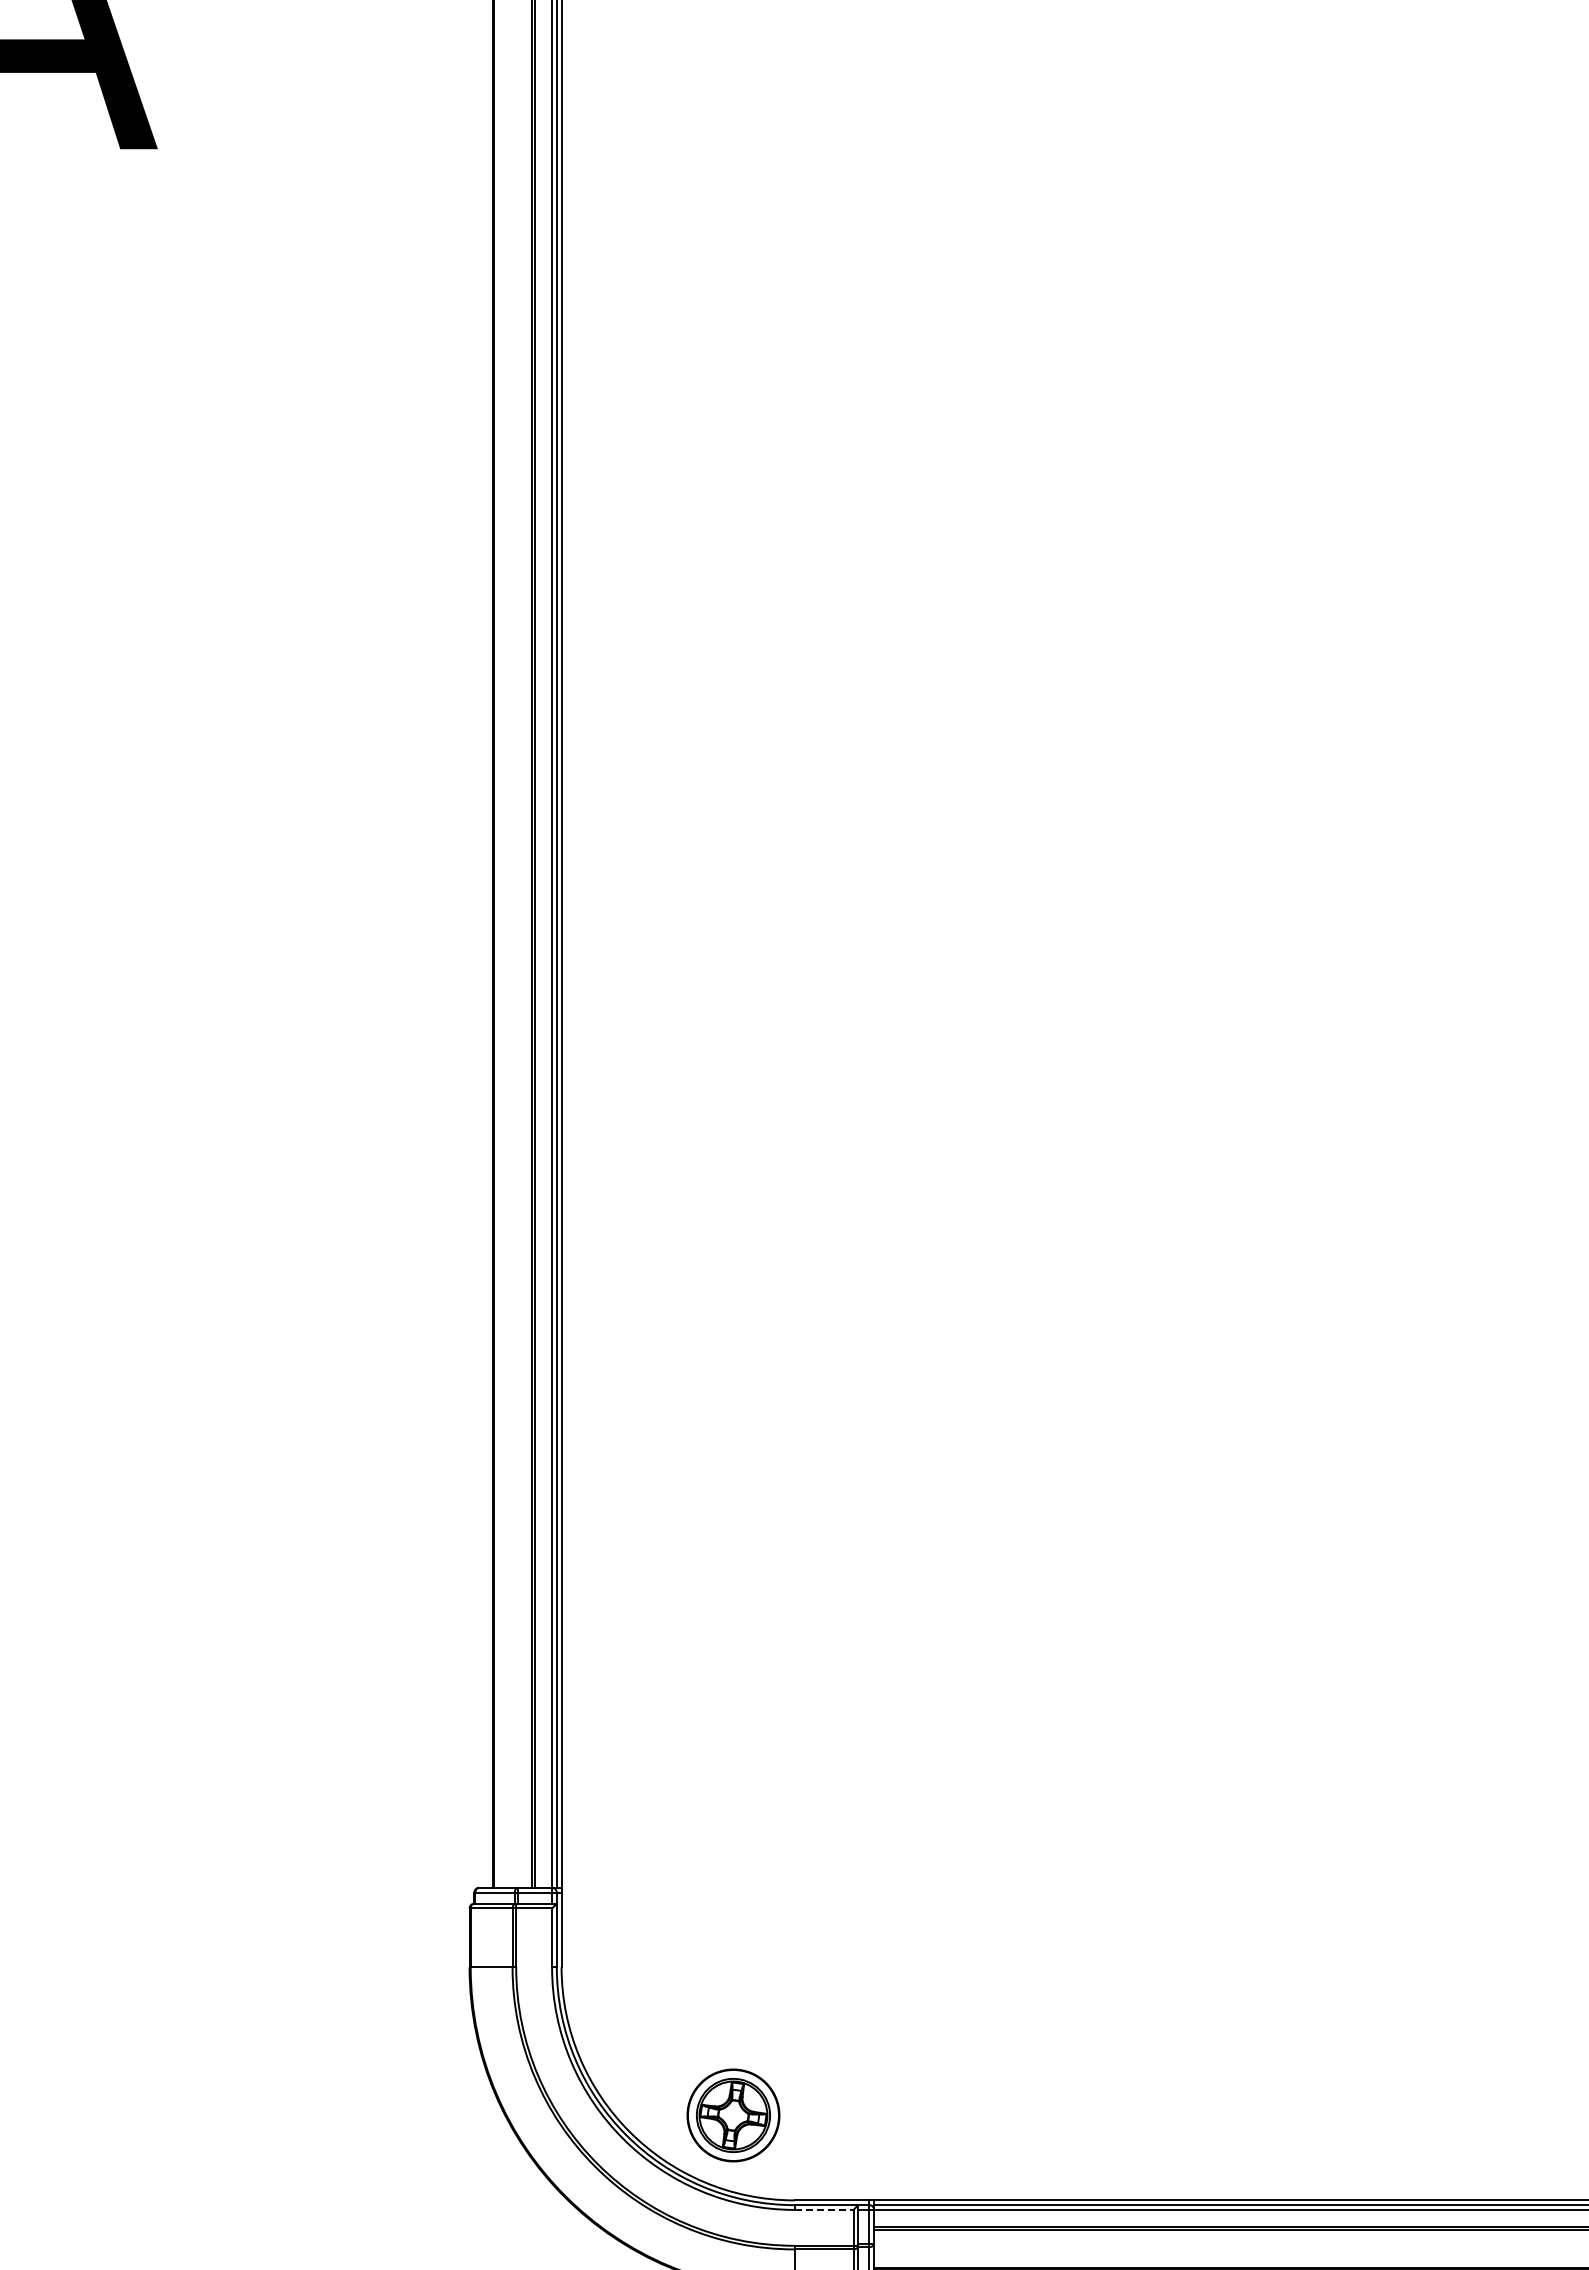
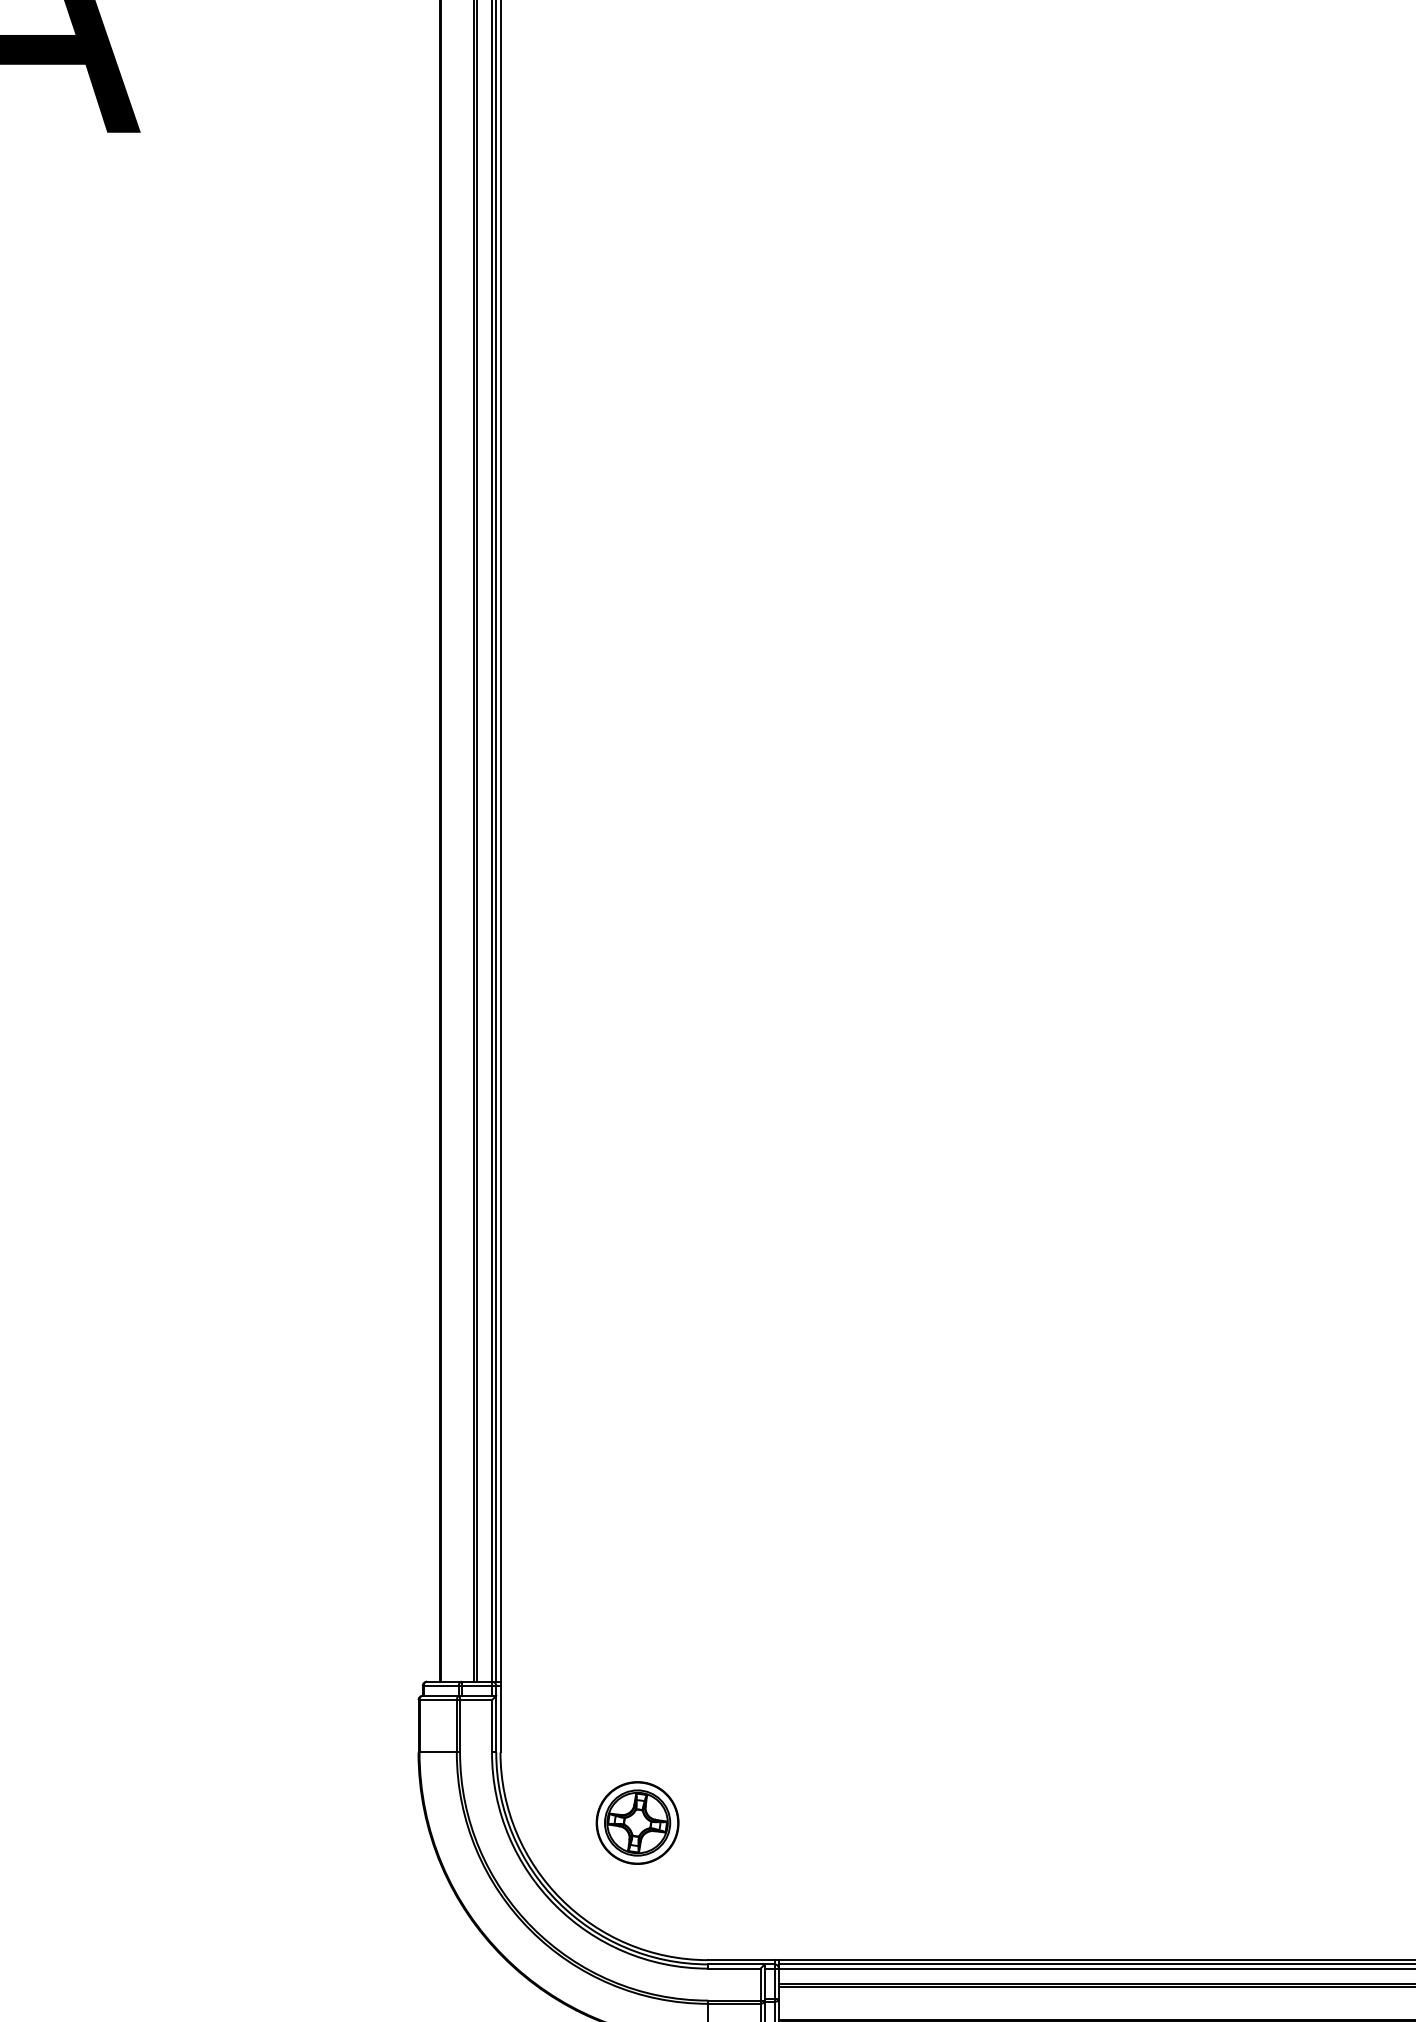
part: (733, 2115) -> (637, 1823), moved
line: (824, 2209) -> (734, 1968), dashed -> solid

